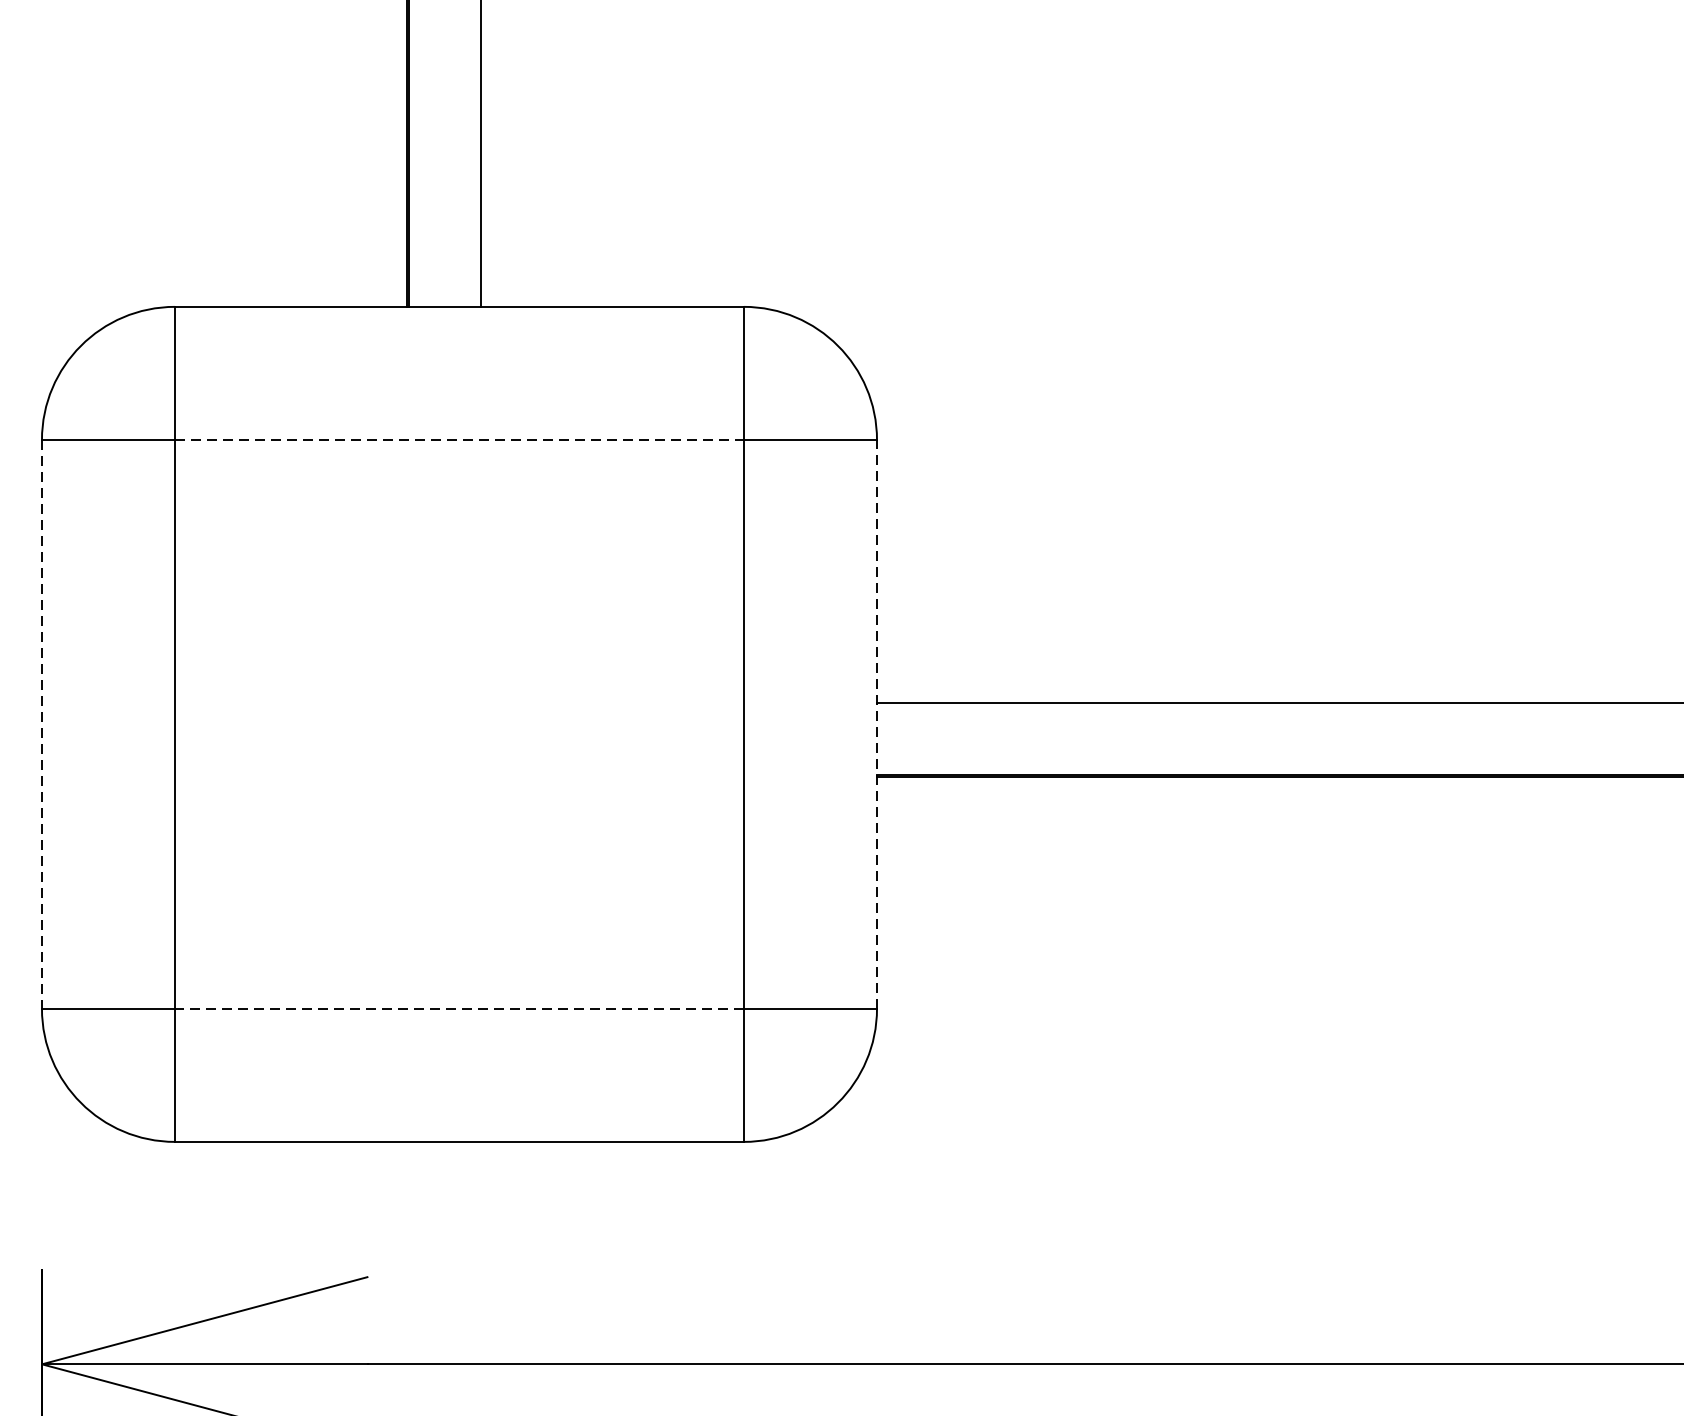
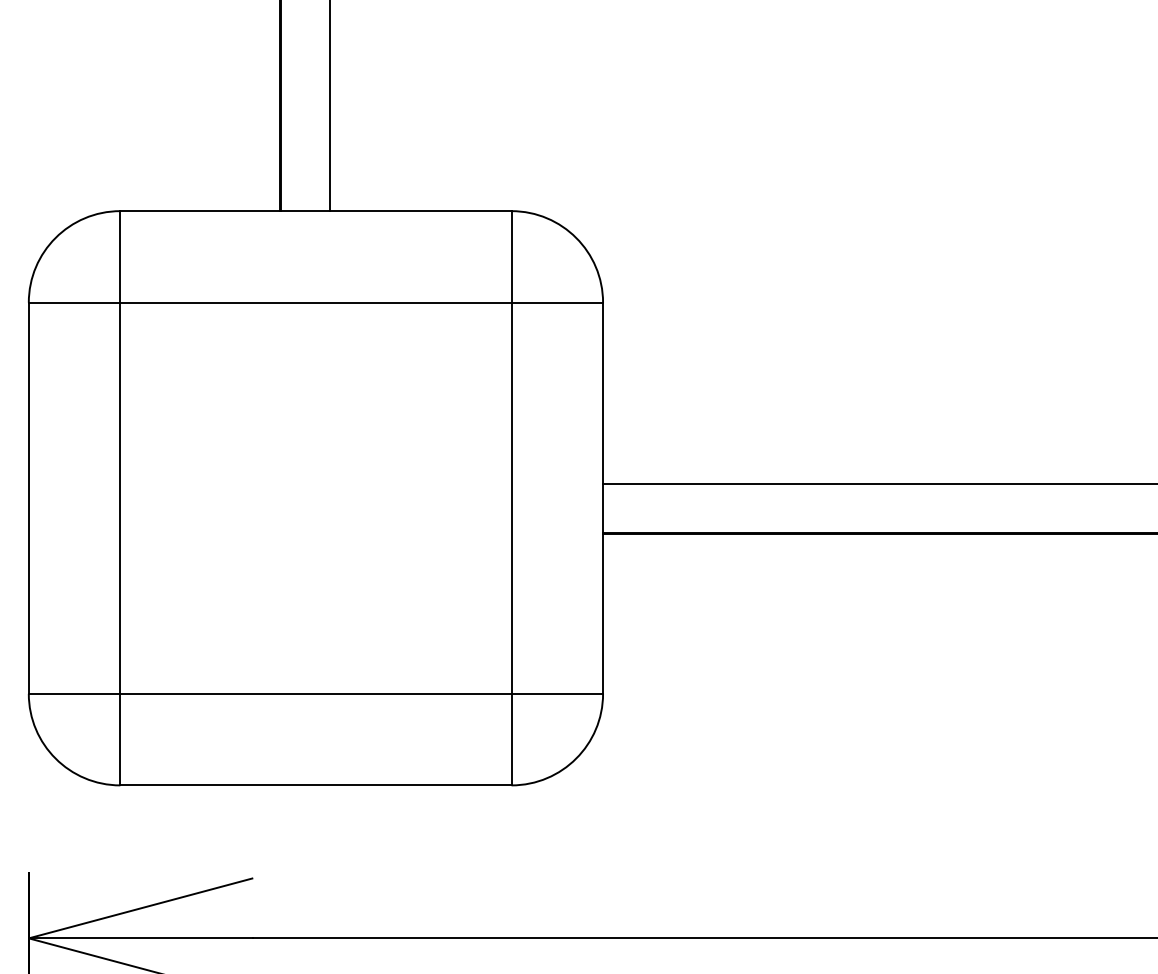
line: (458, 439) -> (315, 302), dashed -> solid
line: (41, 724) -> (28, 498), dashed -> solid
line: (877, 724) -> (603, 498), dashed -> solid
line: (458, 1008) -> (315, 693), dashed -> solid

